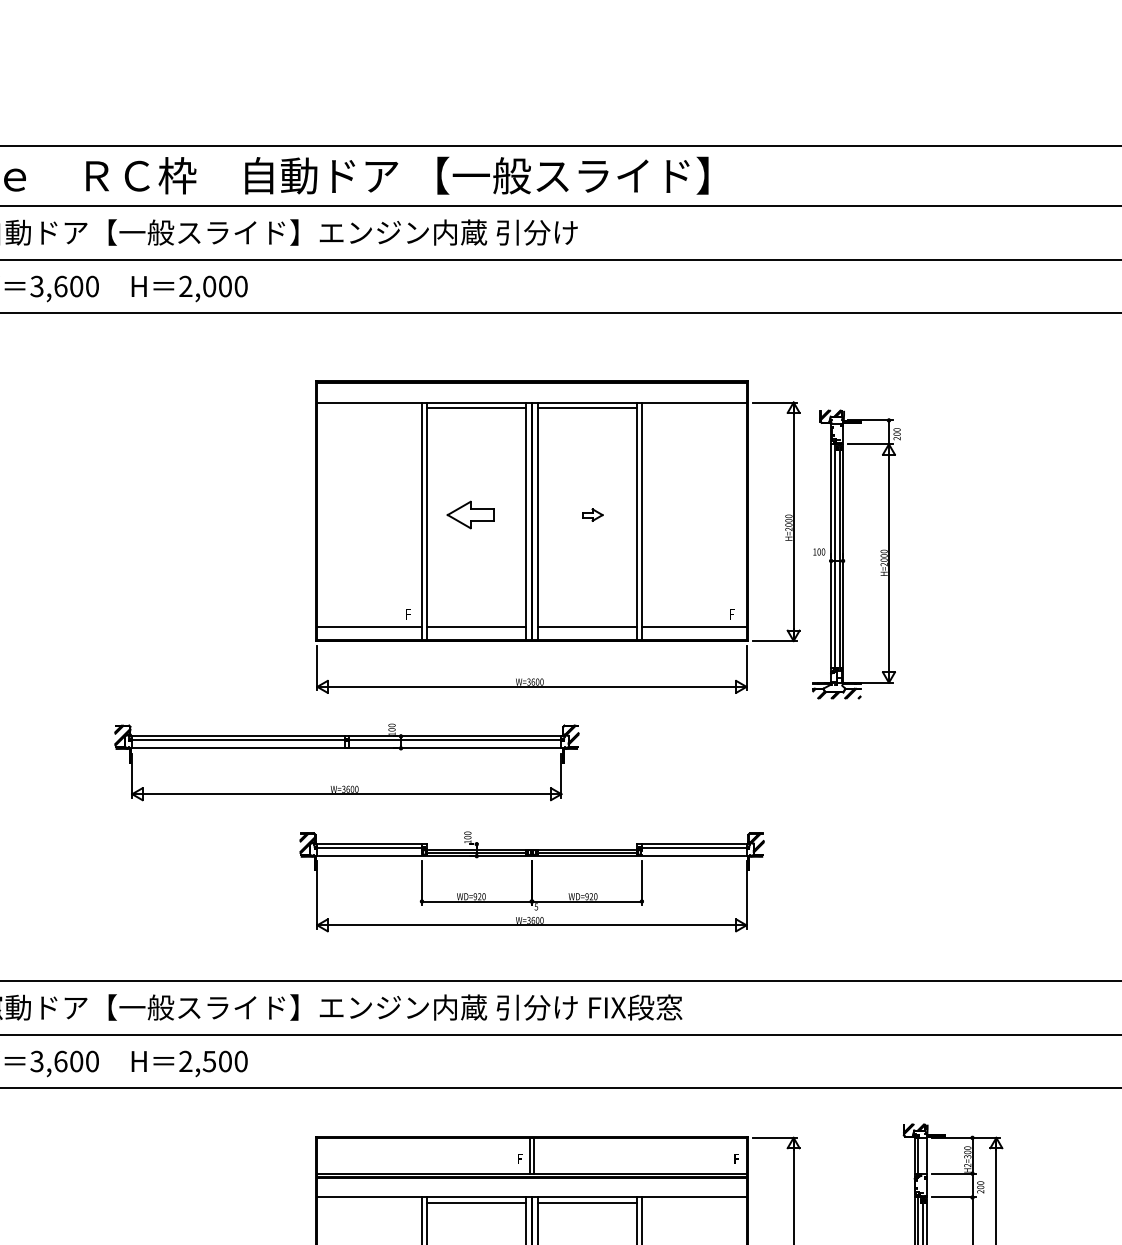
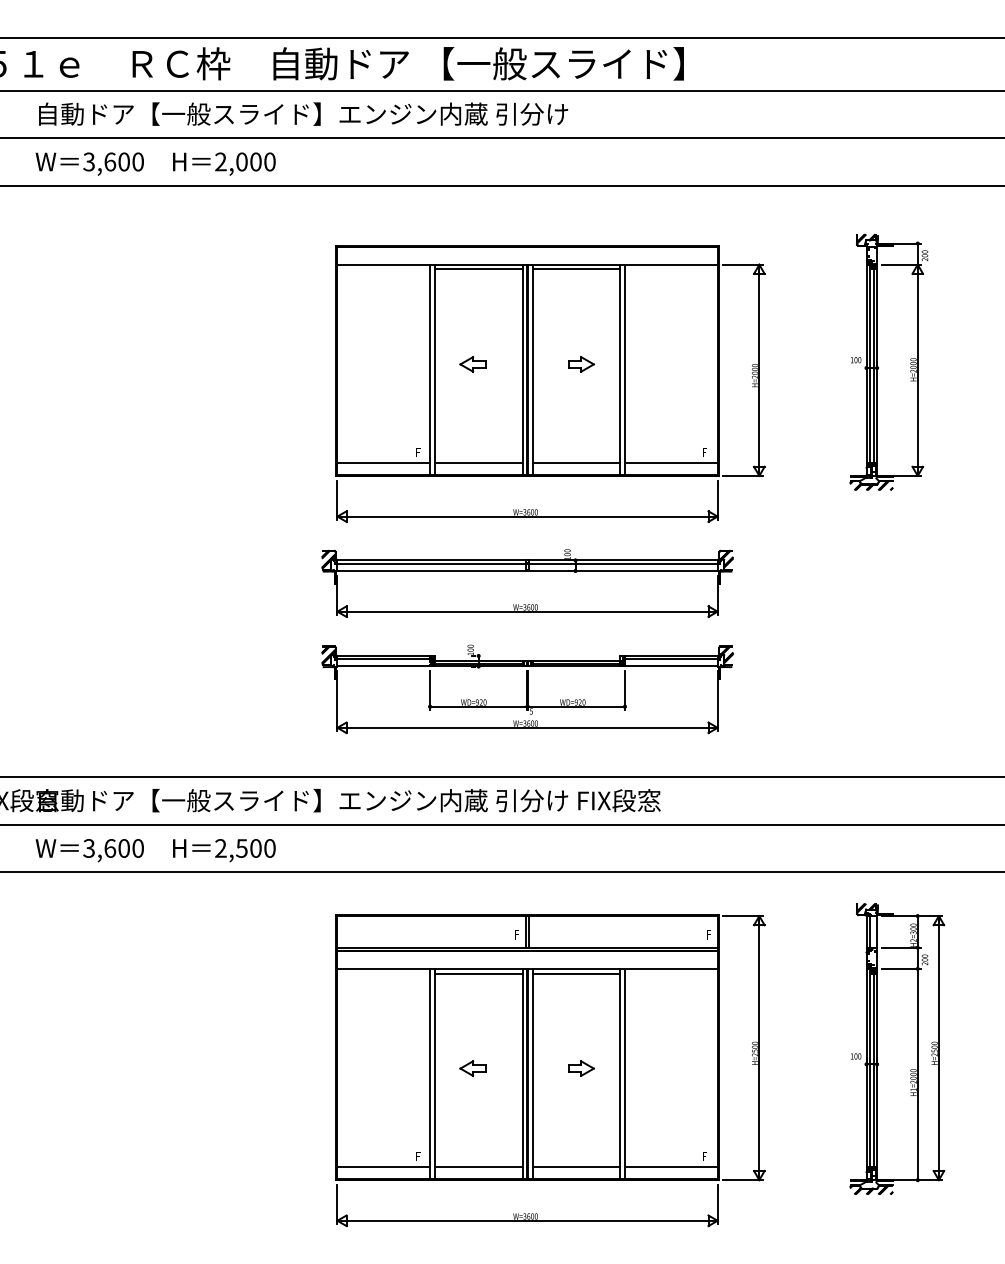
part: (469, 515) -> (472, 364), size x0.62
part: (592, 515) -> (581, 364), size x1.43
part: (855, 553) -> (888, 361), moved
part: (346, 762) -> (527, 583), moved

